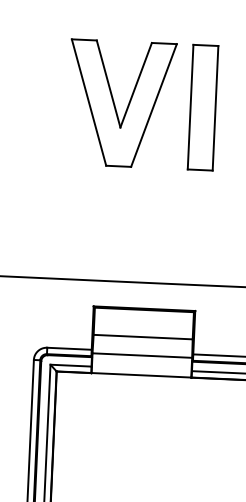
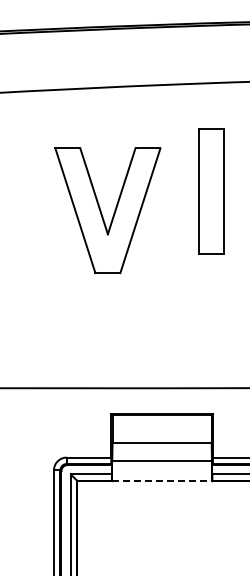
part: (121, 103) -> (107, 210), moved
part: (203, 107) -> (211, 191), moved
line: (141, 374) -> (162, 480), solid -> dashed

